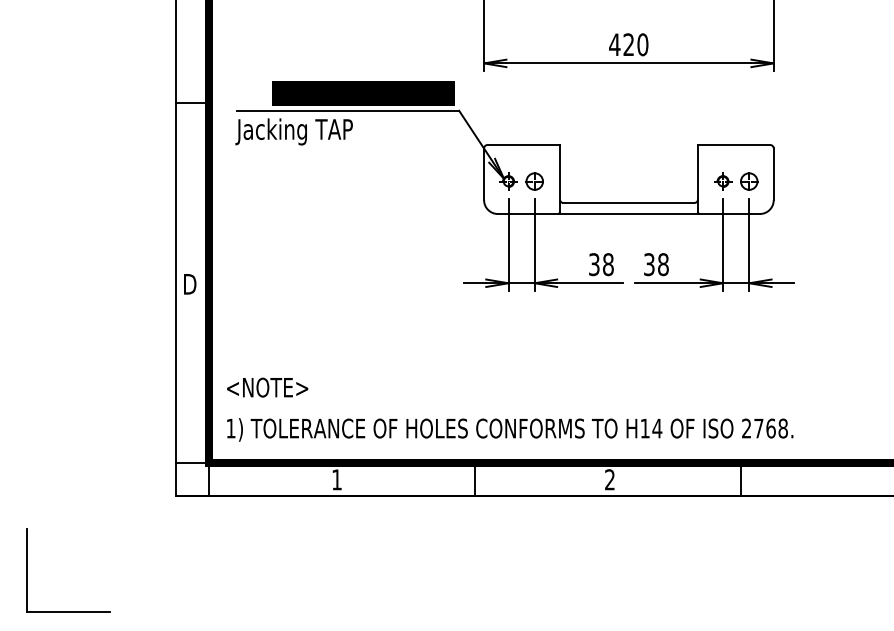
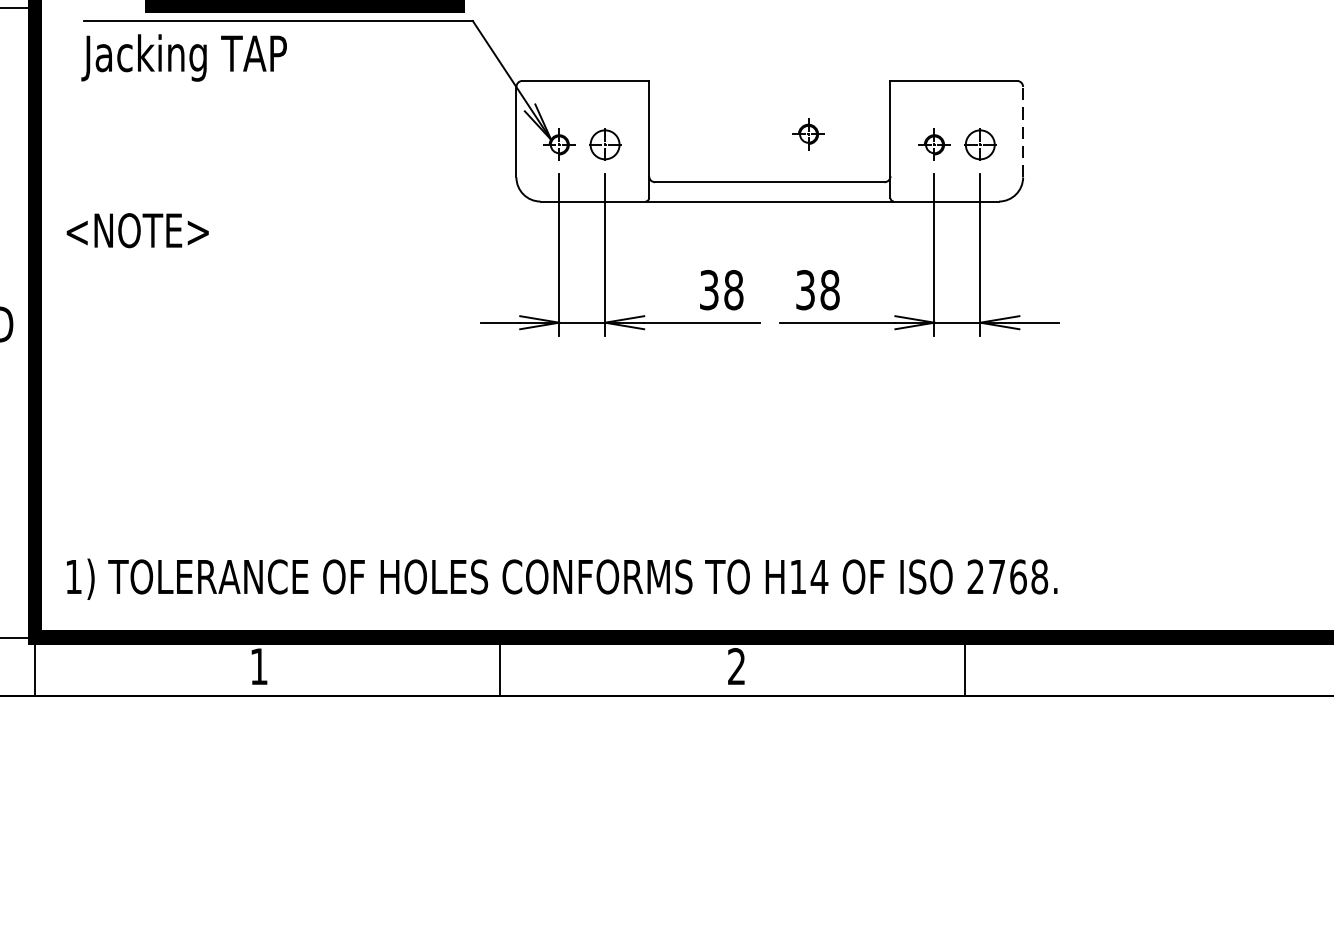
line: (773, 174) -> (1022, 132), solid -> dashed
part: (651, 175) -> (809, 134), added
text: (267, 387) -> (137, 230), moved

